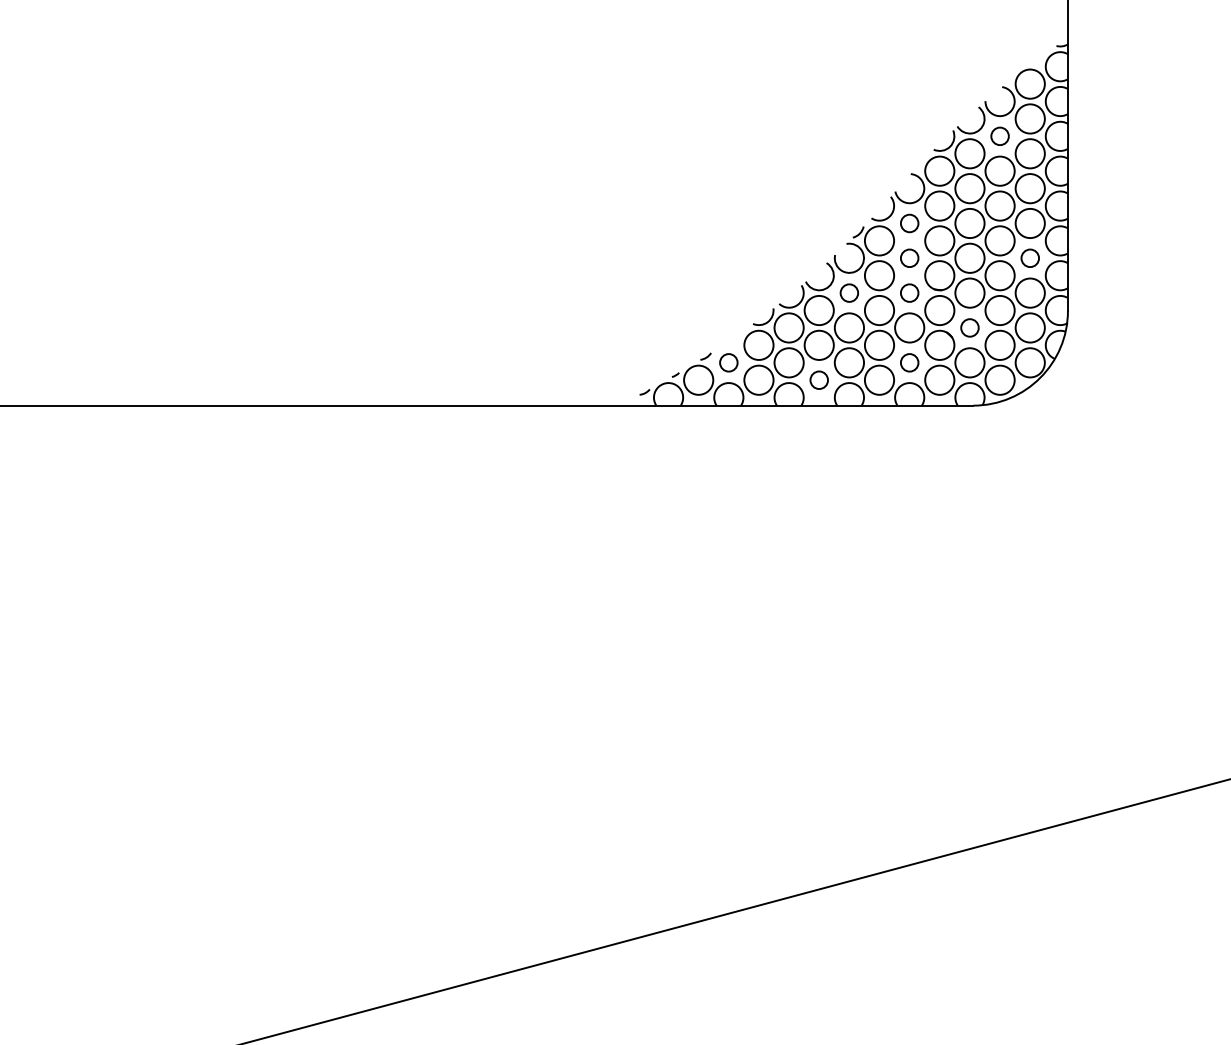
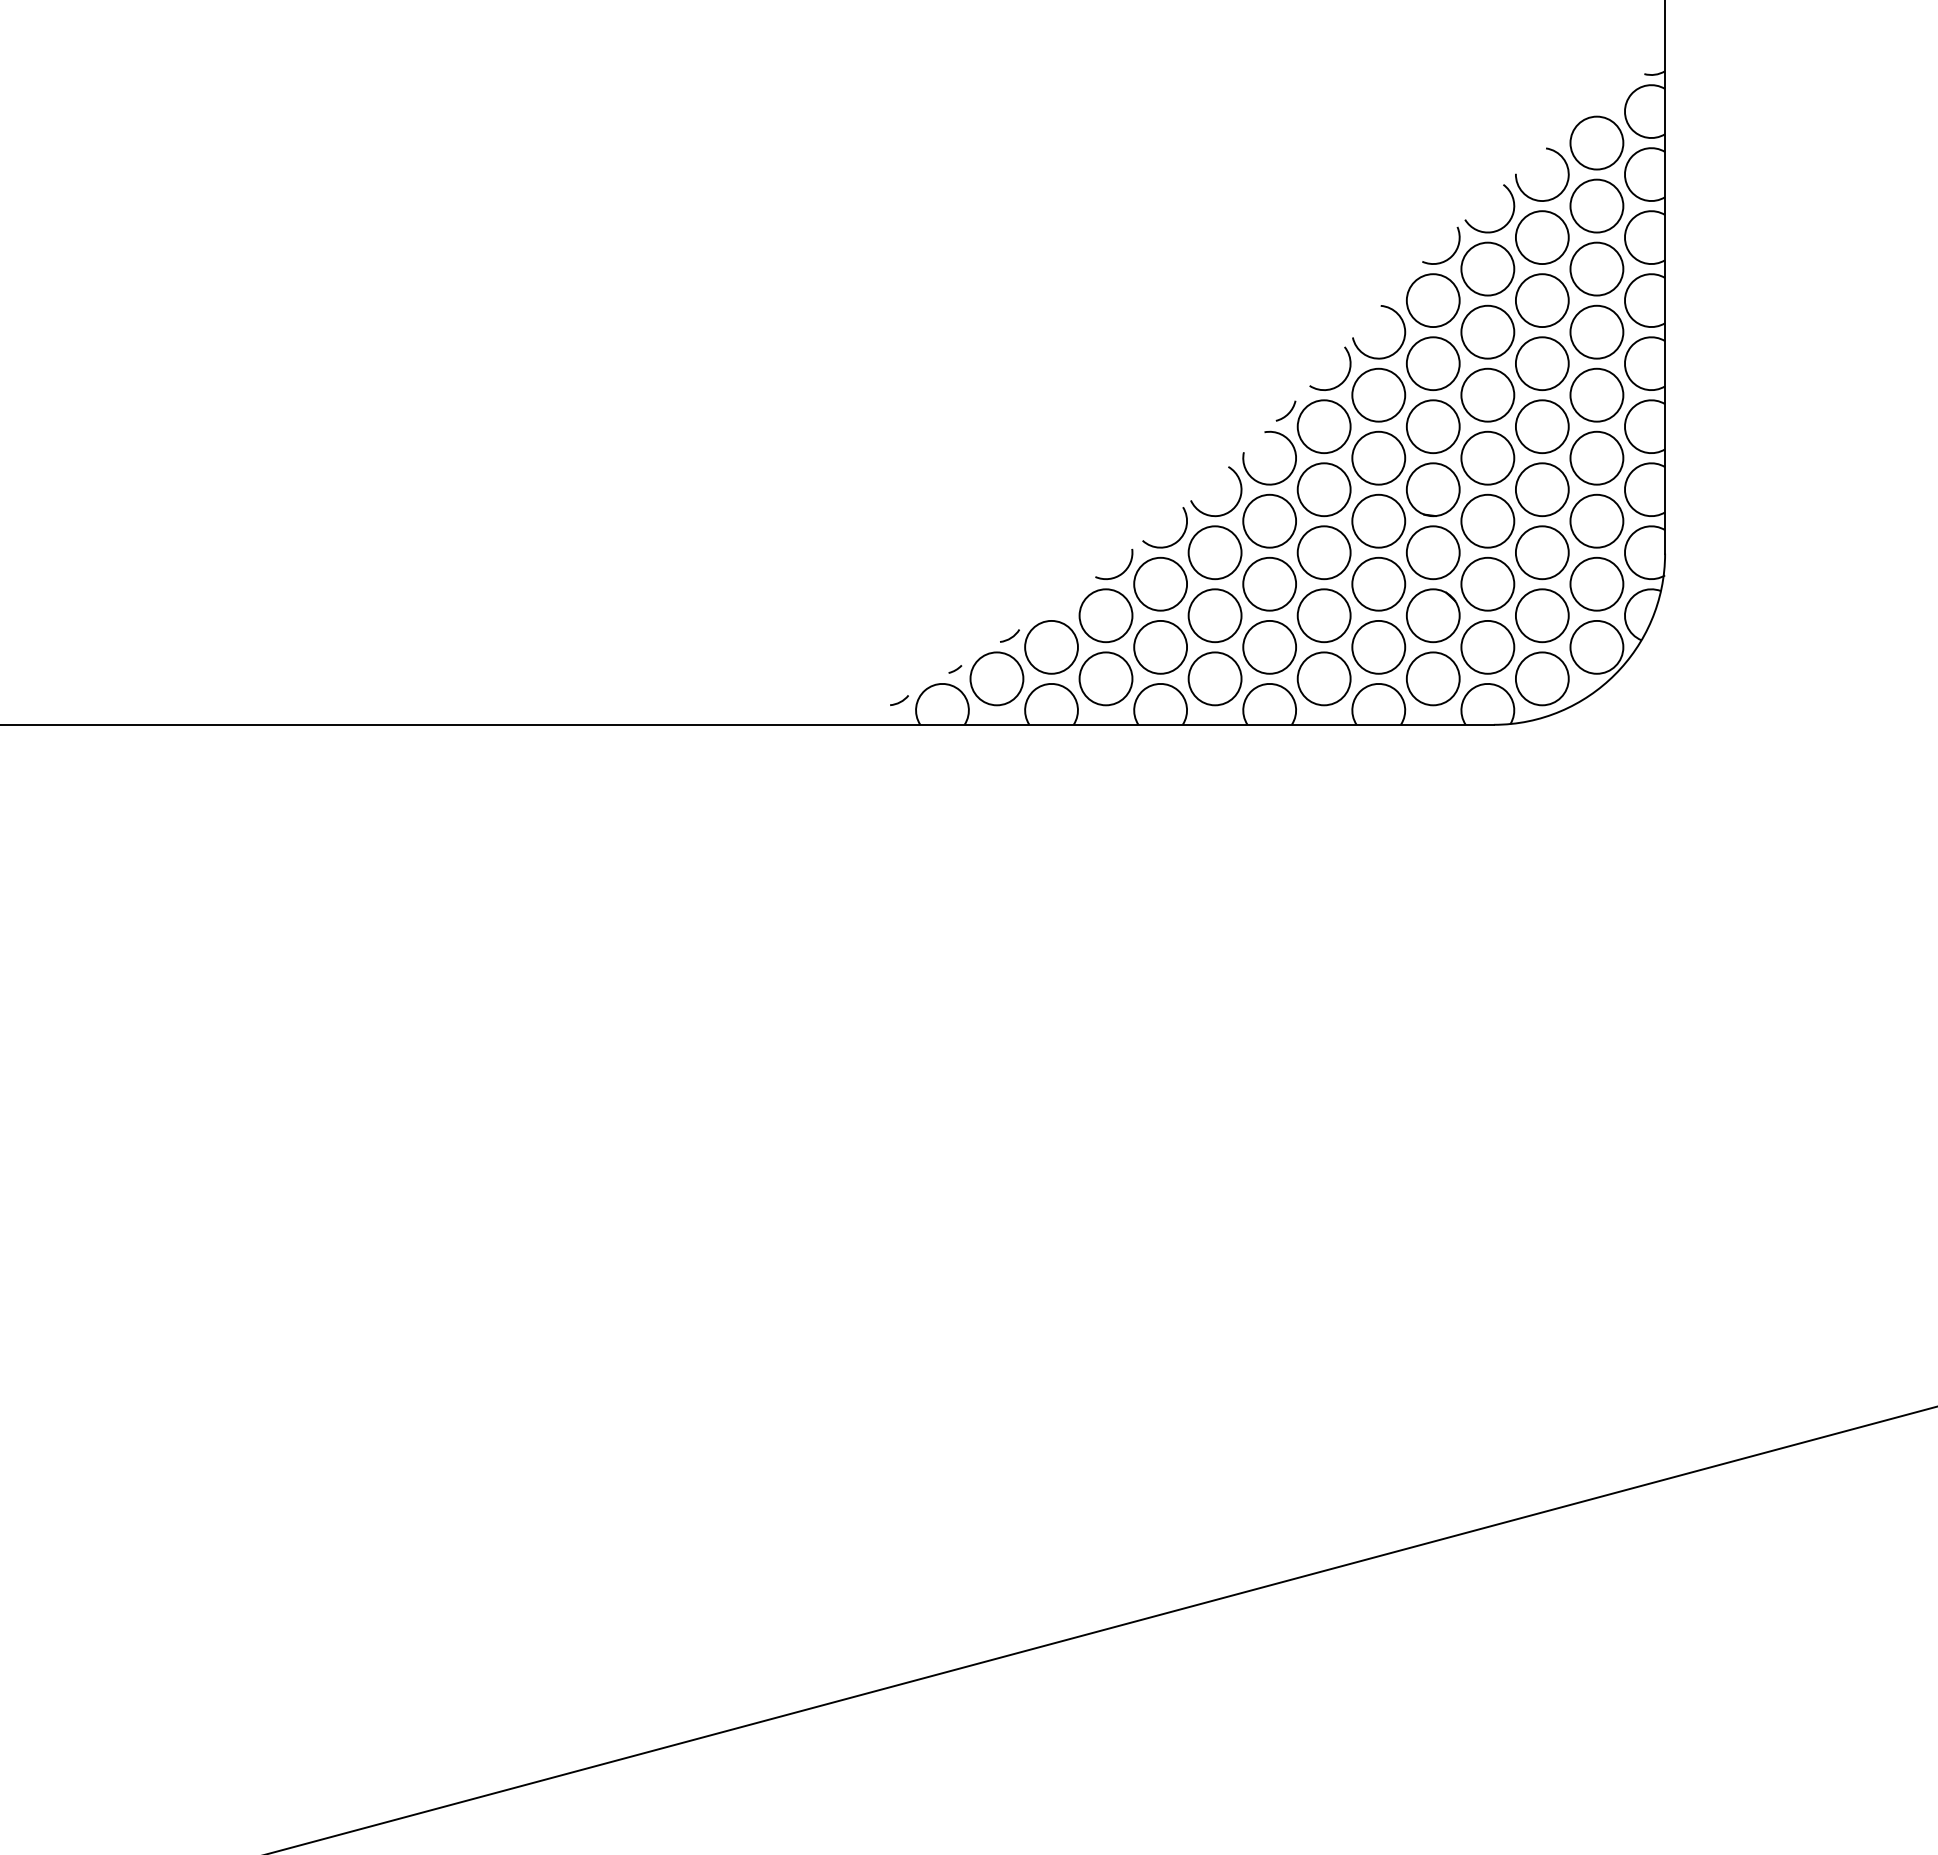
circle: (999, 135) -> (1541, 236), size x1.67
circle: (909, 223) -> (1378, 395), size x1.67
circle: (909, 257) -> (1378, 456), size x1.67
circle: (1029, 257) -> (1595, 456), size x1.67
circle: (849, 292) -> (1269, 520), size x1.67
circle: (909, 292) -> (1378, 520), size x1.67
circle: (969, 327) -> (1486, 583), size x1.67
circle: (728, 362) -> (1050, 646), size x1.67
circle: (909, 362) -> (1378, 646), size x1.67
circle: (818, 379) -> (1213, 677), size x1.67

